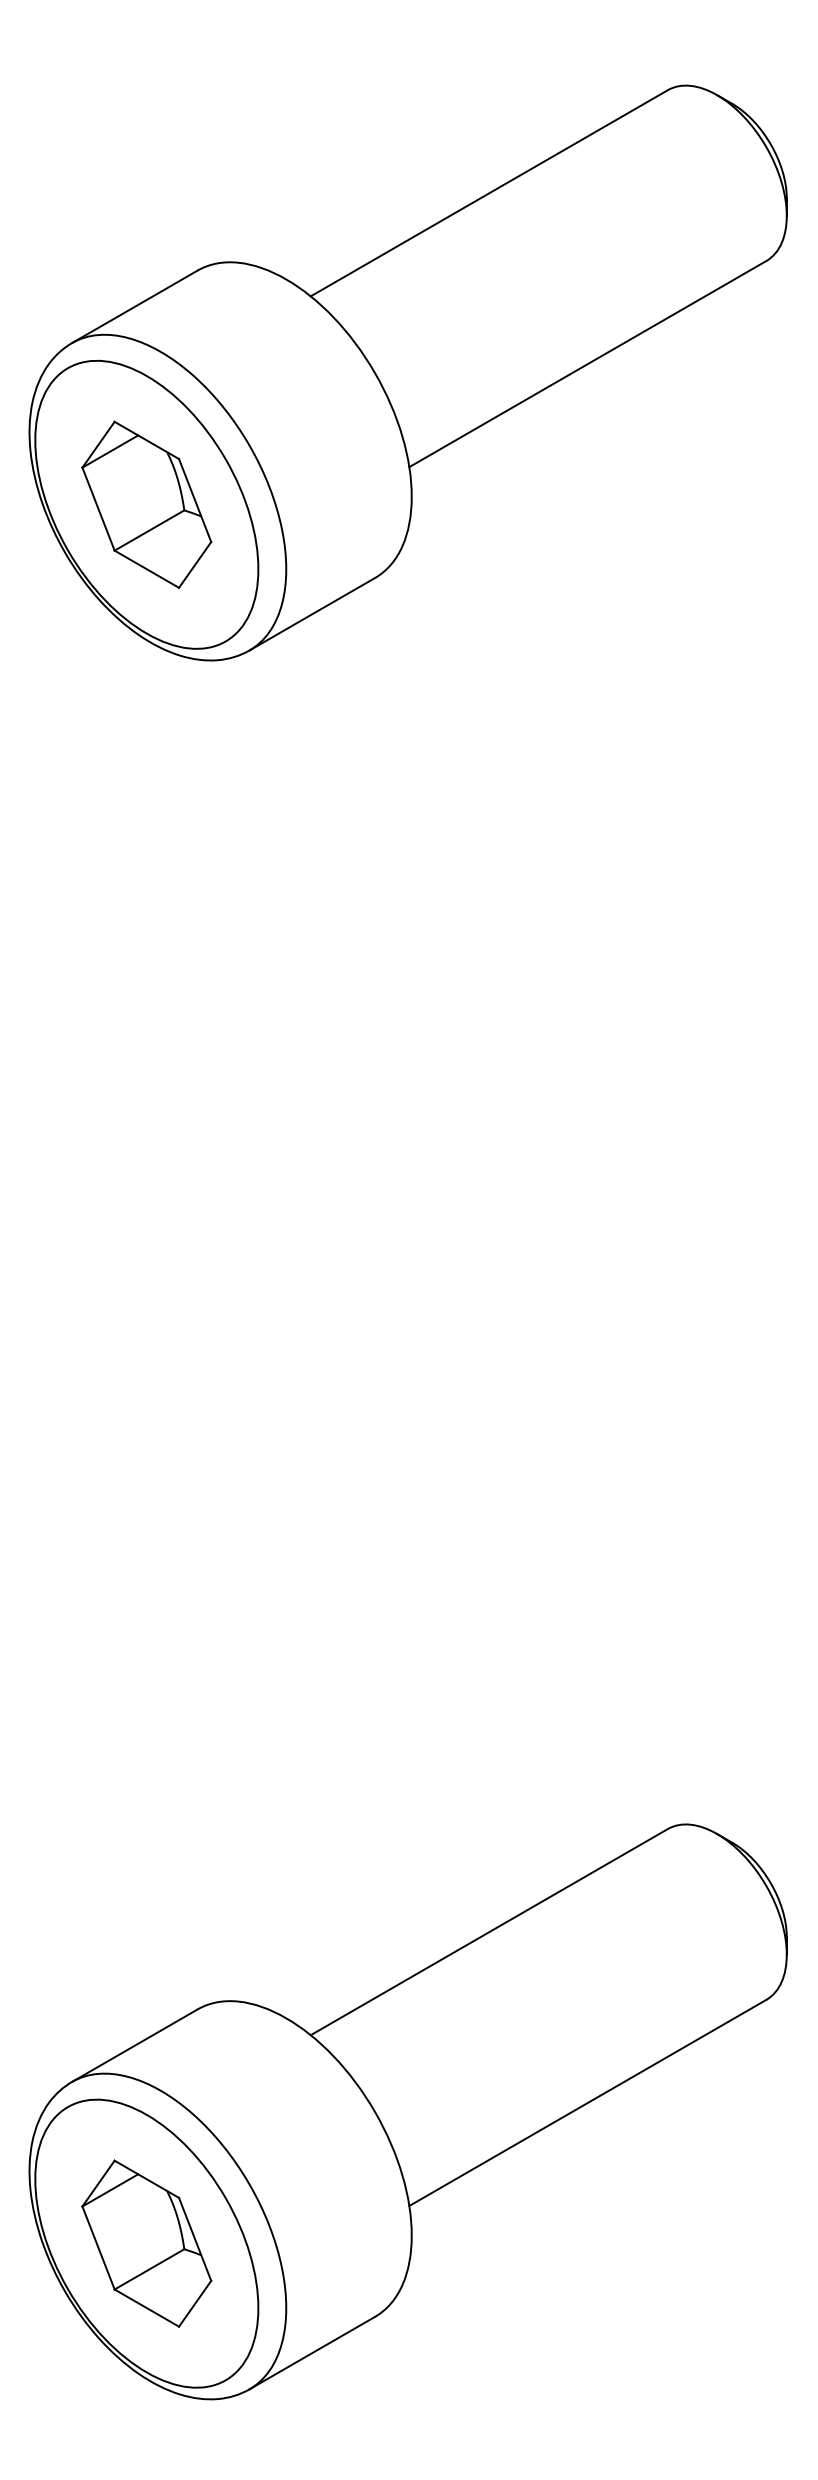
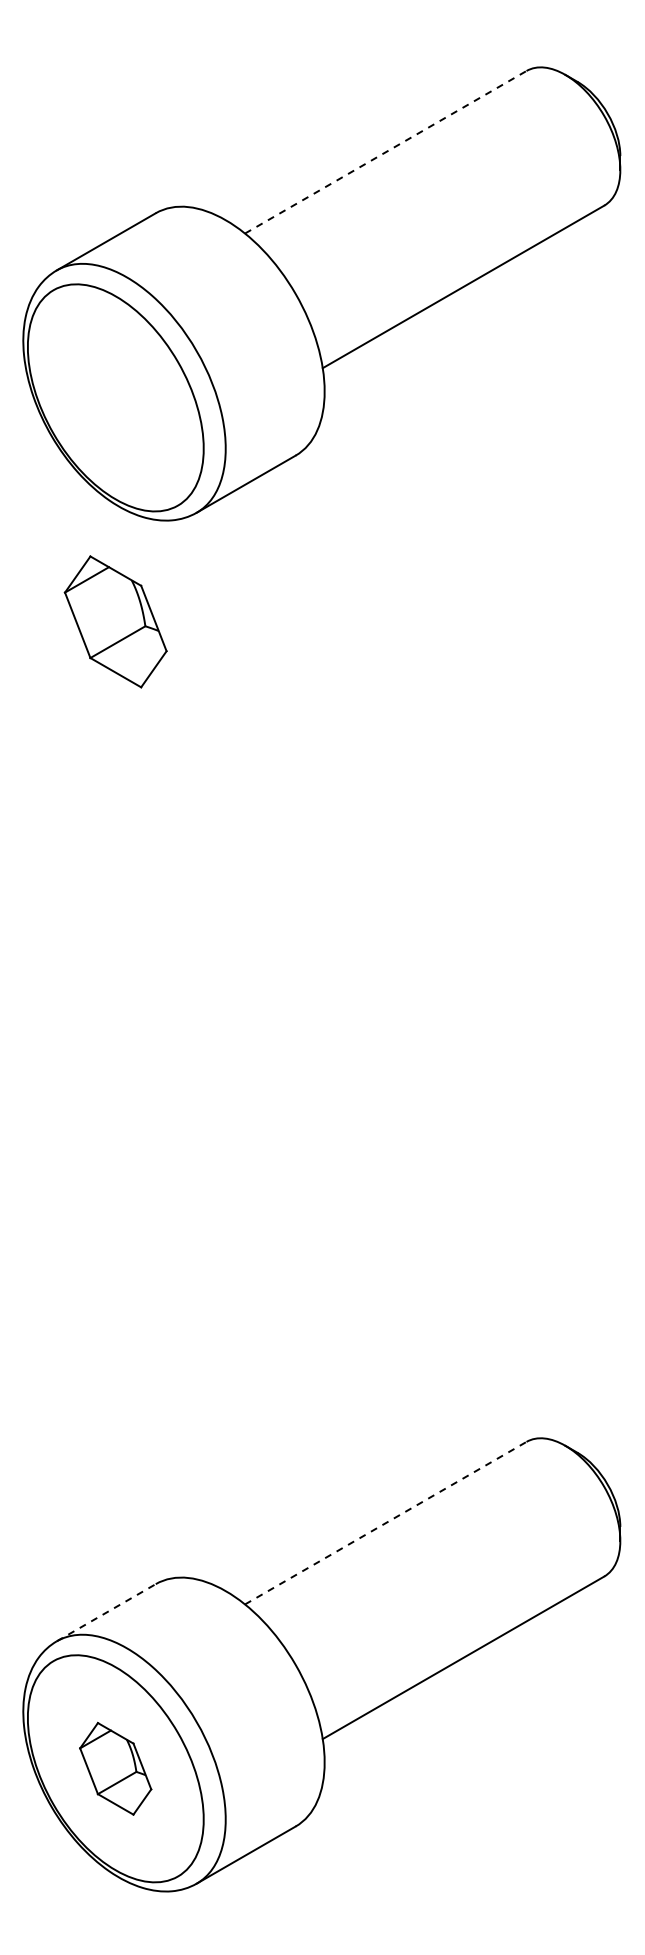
line: (488, 193) -> (385, 152), solid -> dashed
part: (146, 504) -> (115, 621), moved
line: (488, 1932) -> (385, 1523), solid -> dashed
line: (135, 2045) -> (106, 1612), solid -> dashed
part: (146, 2243) -> (115, 1768), size x0.7

